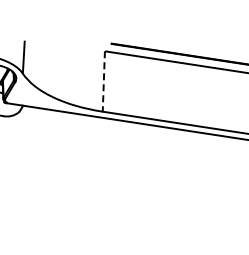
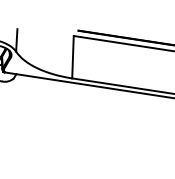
line: (103, 82) -> (72, 57), dashed -> solid

